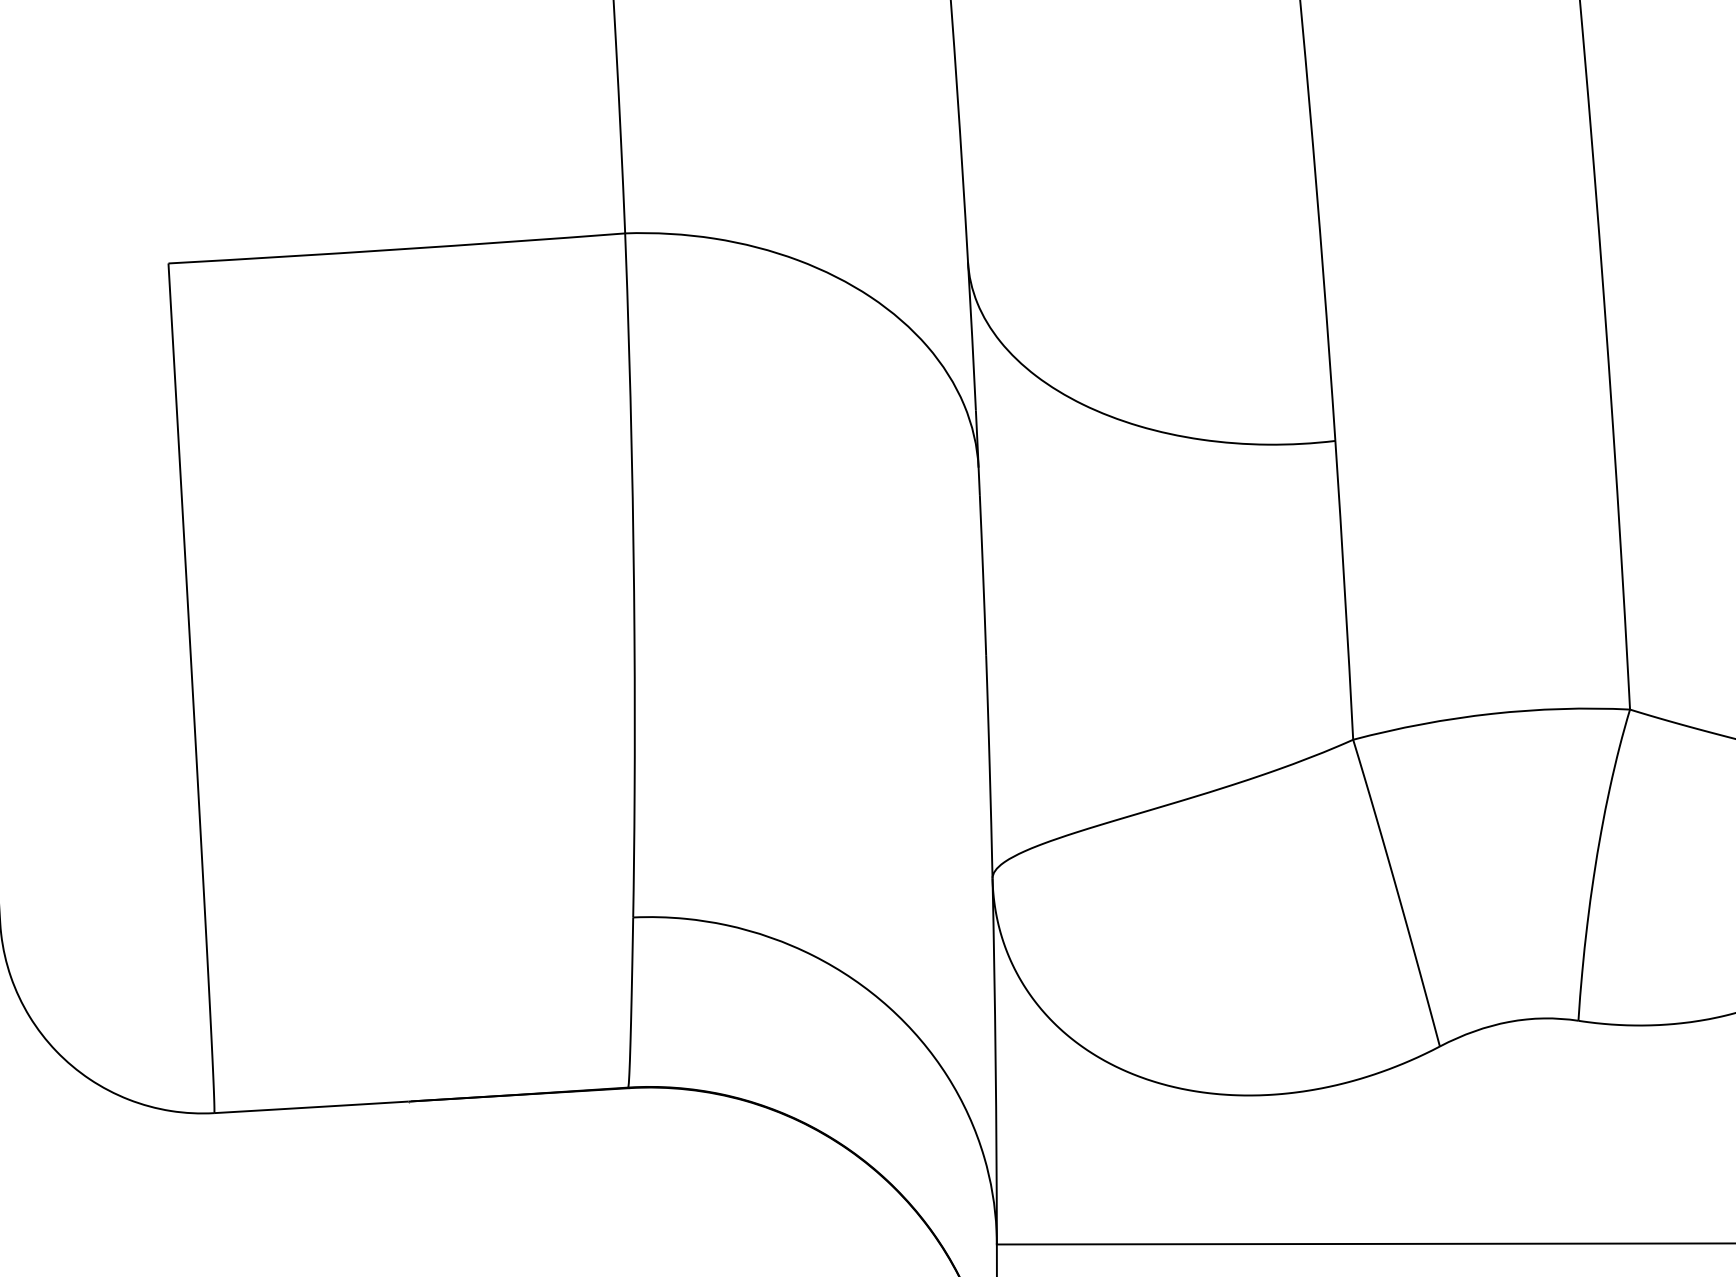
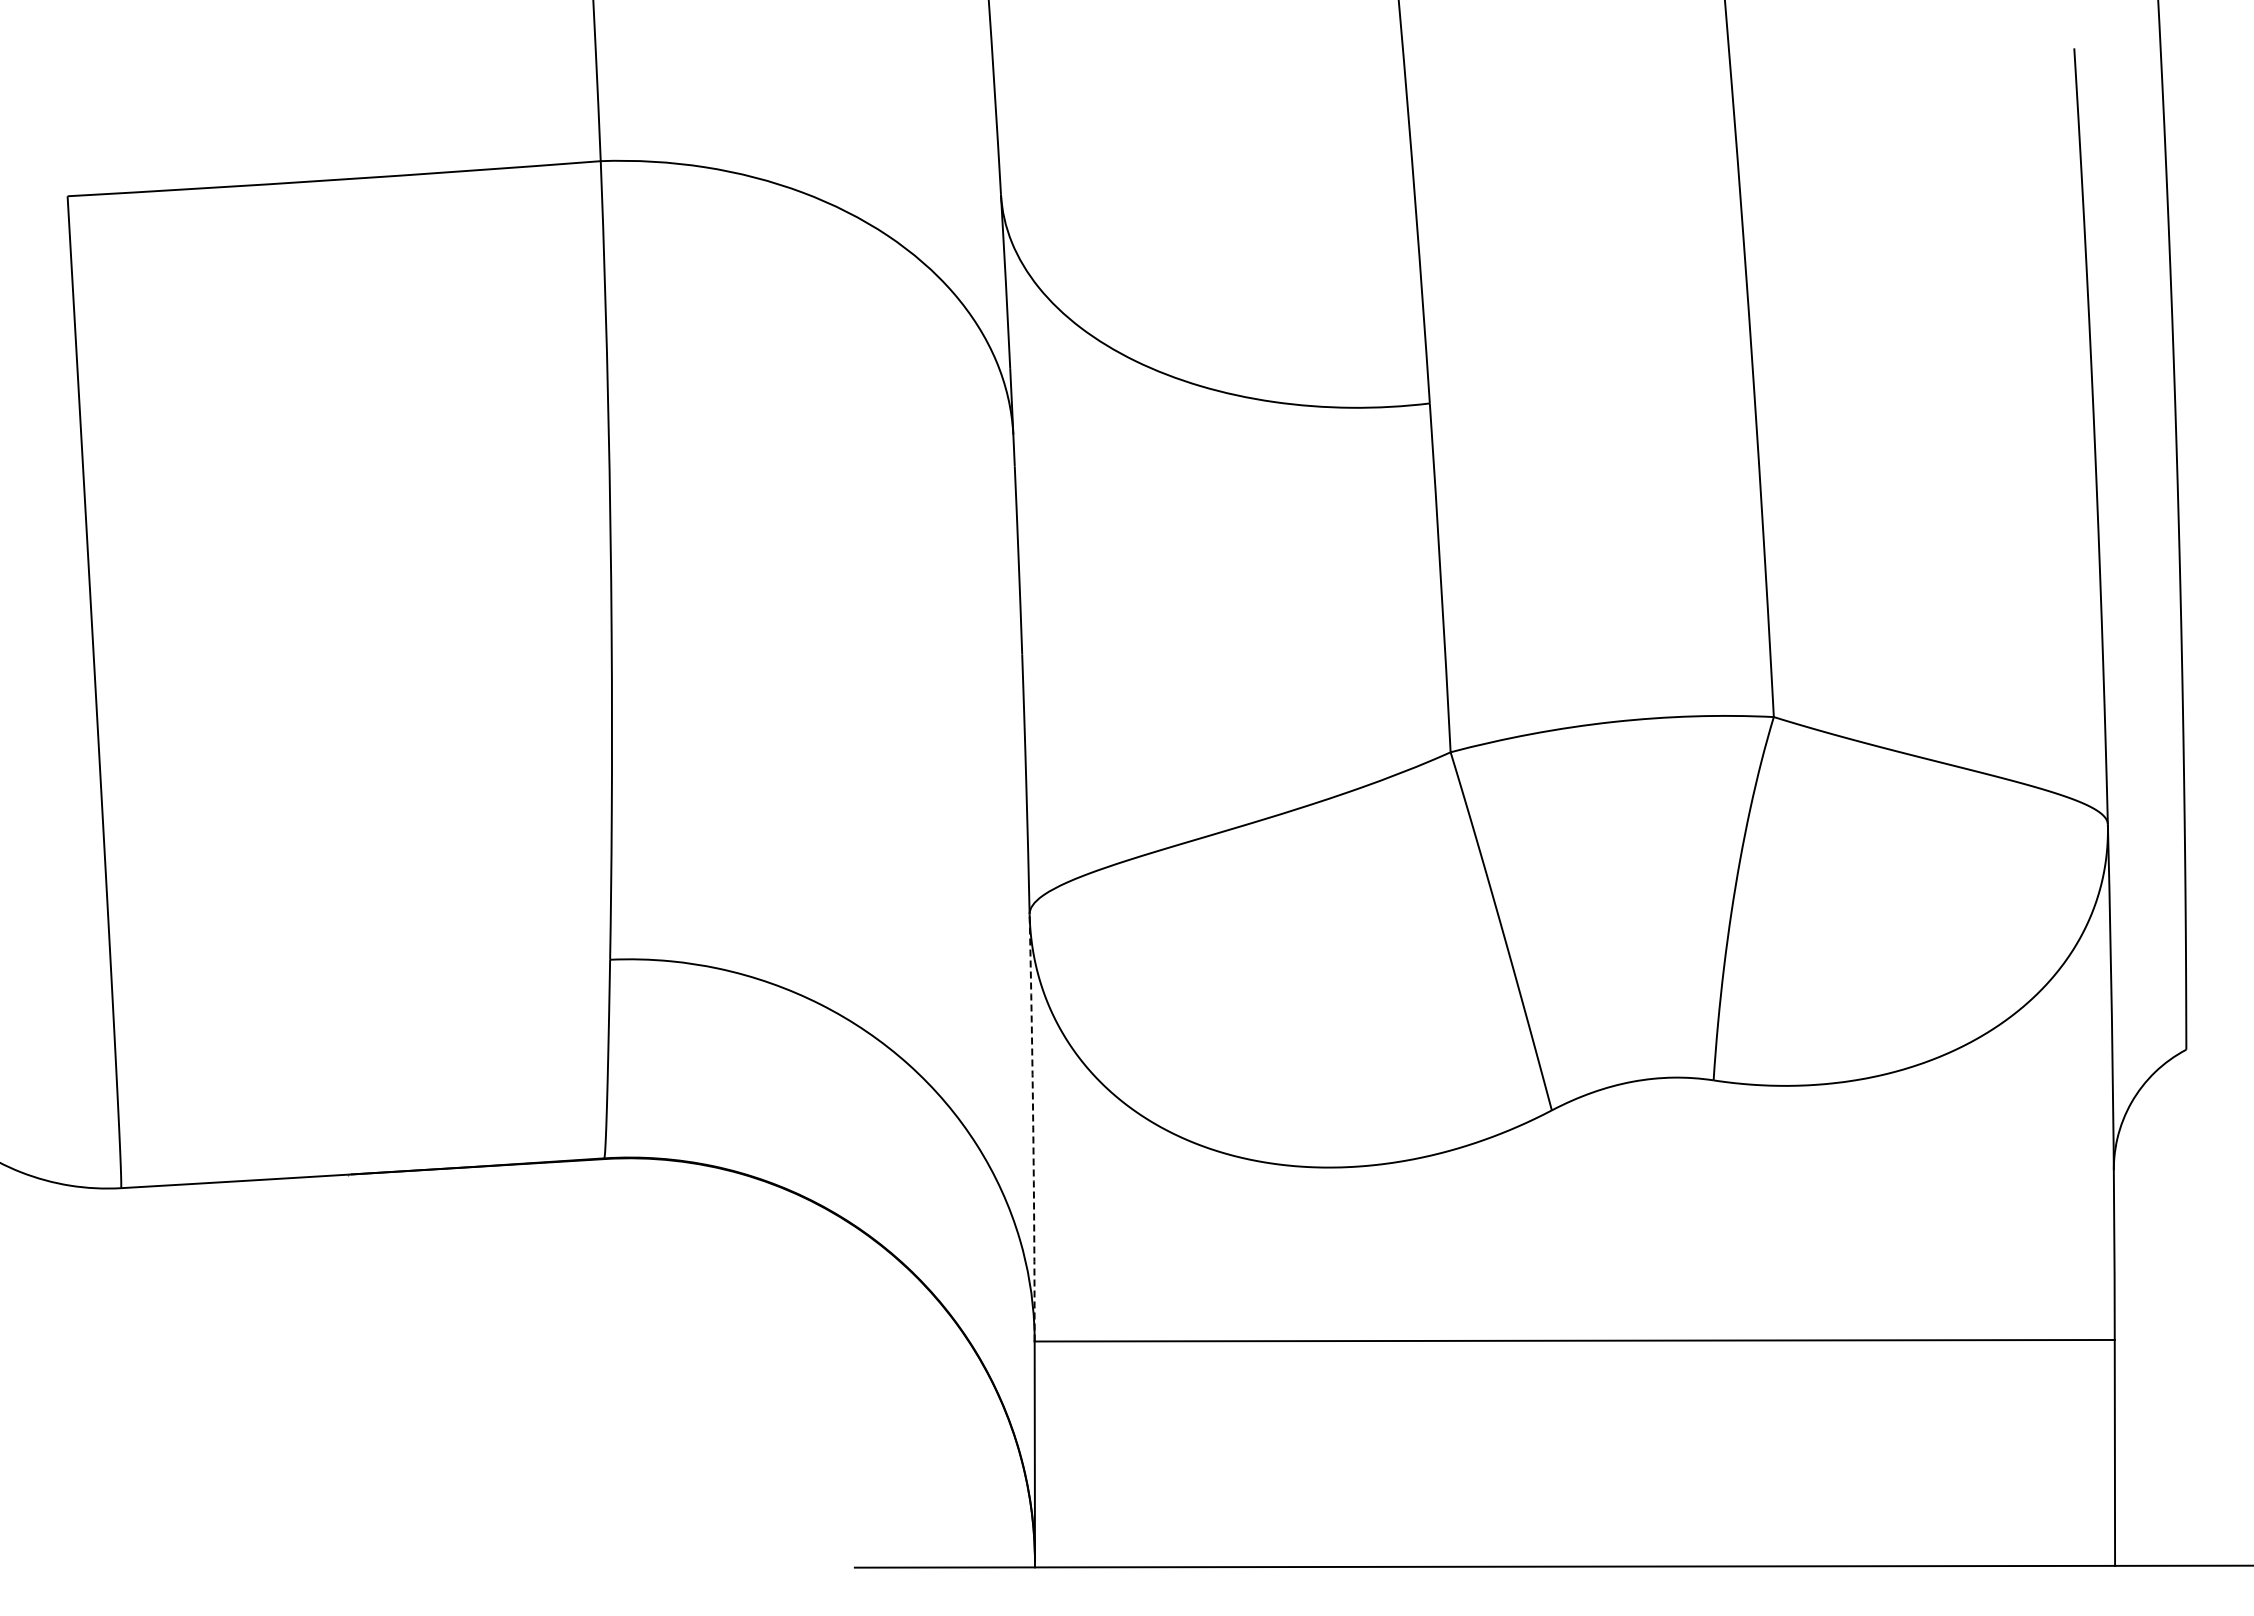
arc: (995, 1061) -> (1033, 1127), solid -> dashed

